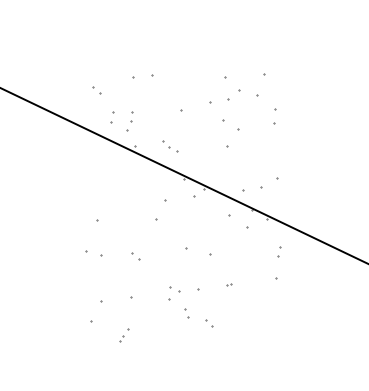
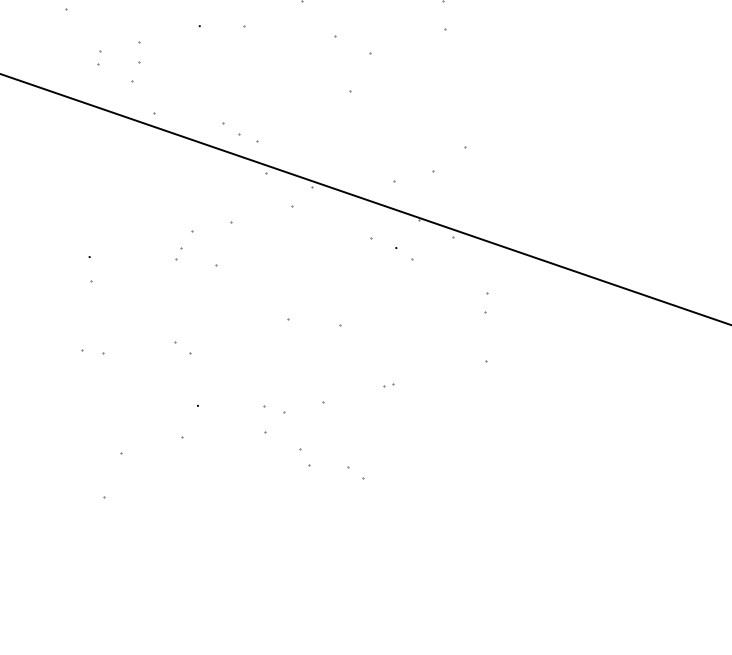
part: (112, 117) -> (98, 58), size x0.62
part: (170, 146) -> (241, 132), moved
part: (93, 253) -> (91, 352), size x0.62
part: (124, 335) -> (185, 247), moved

